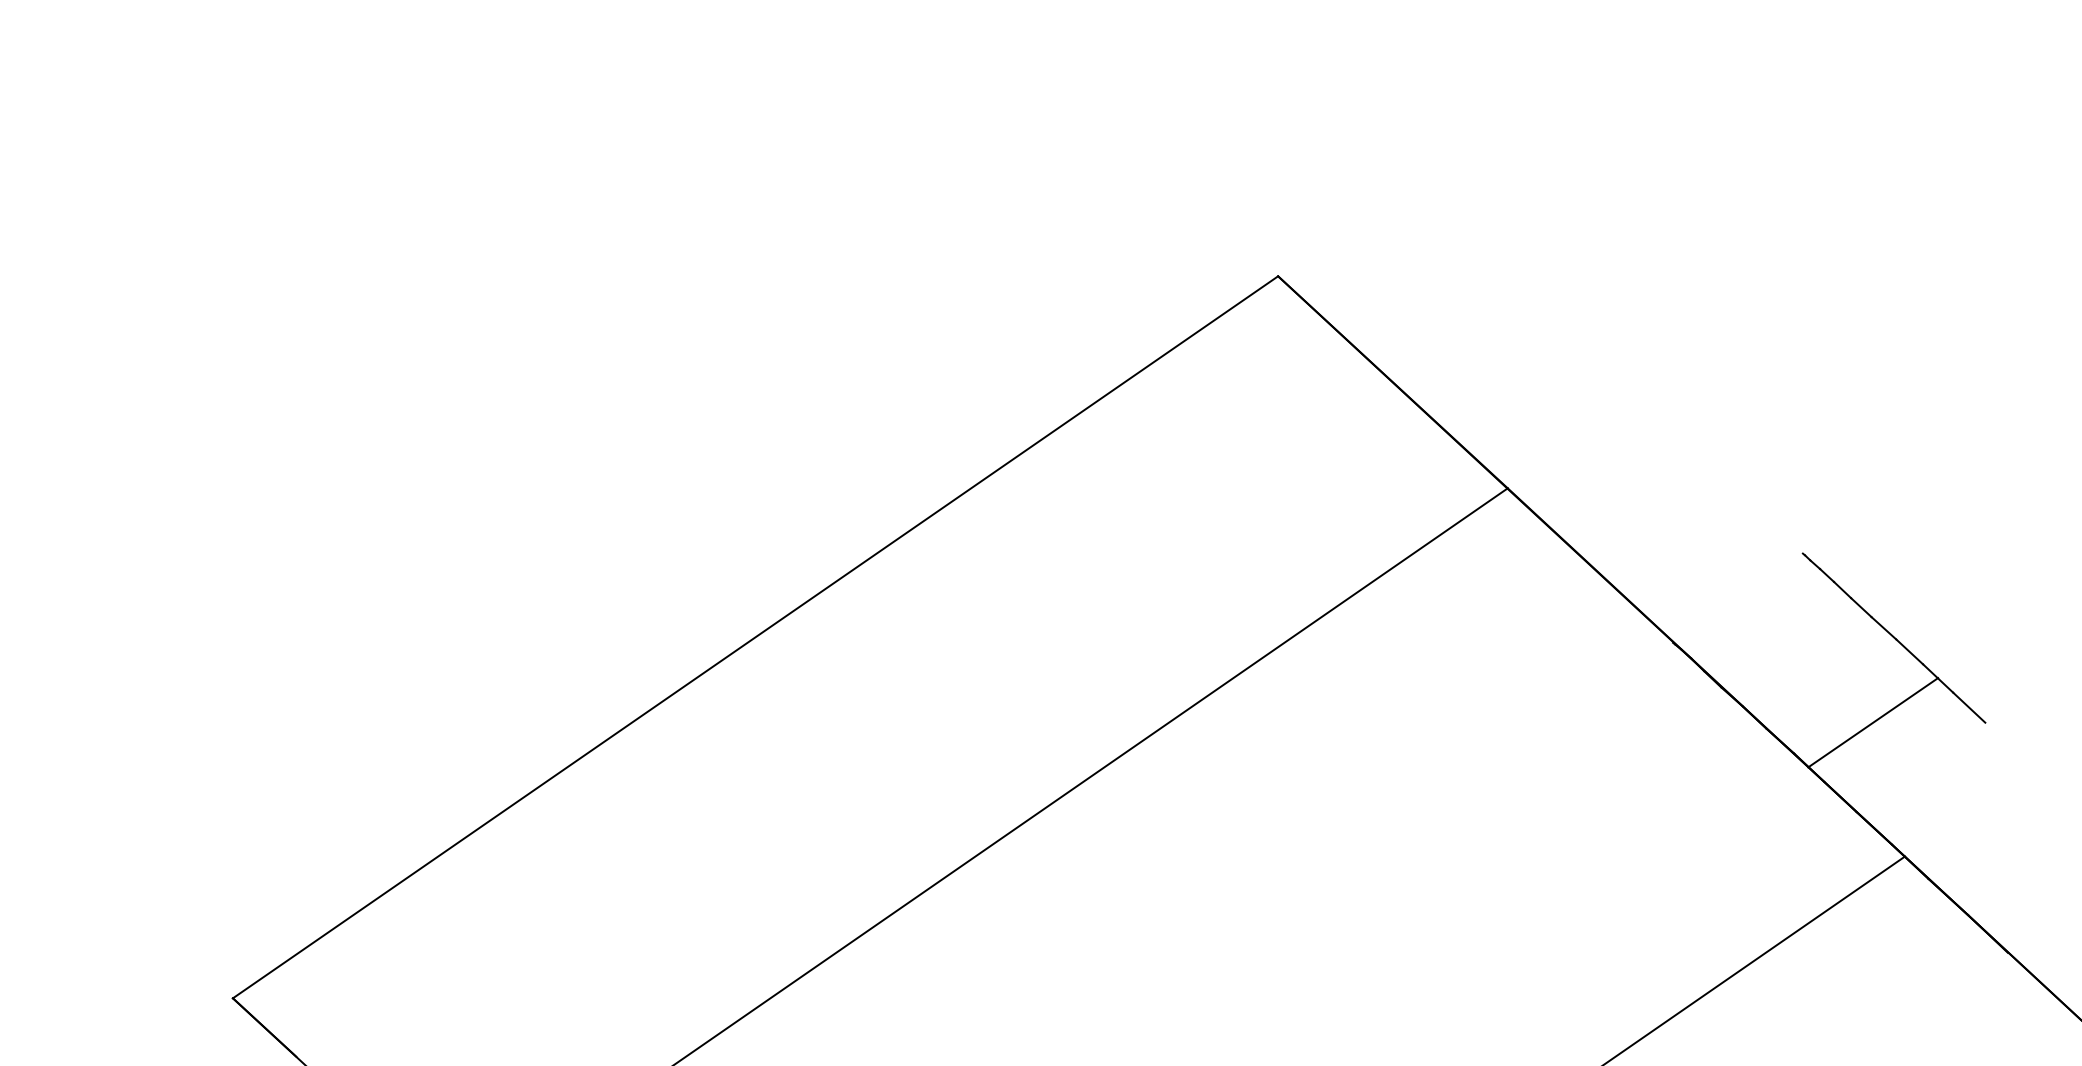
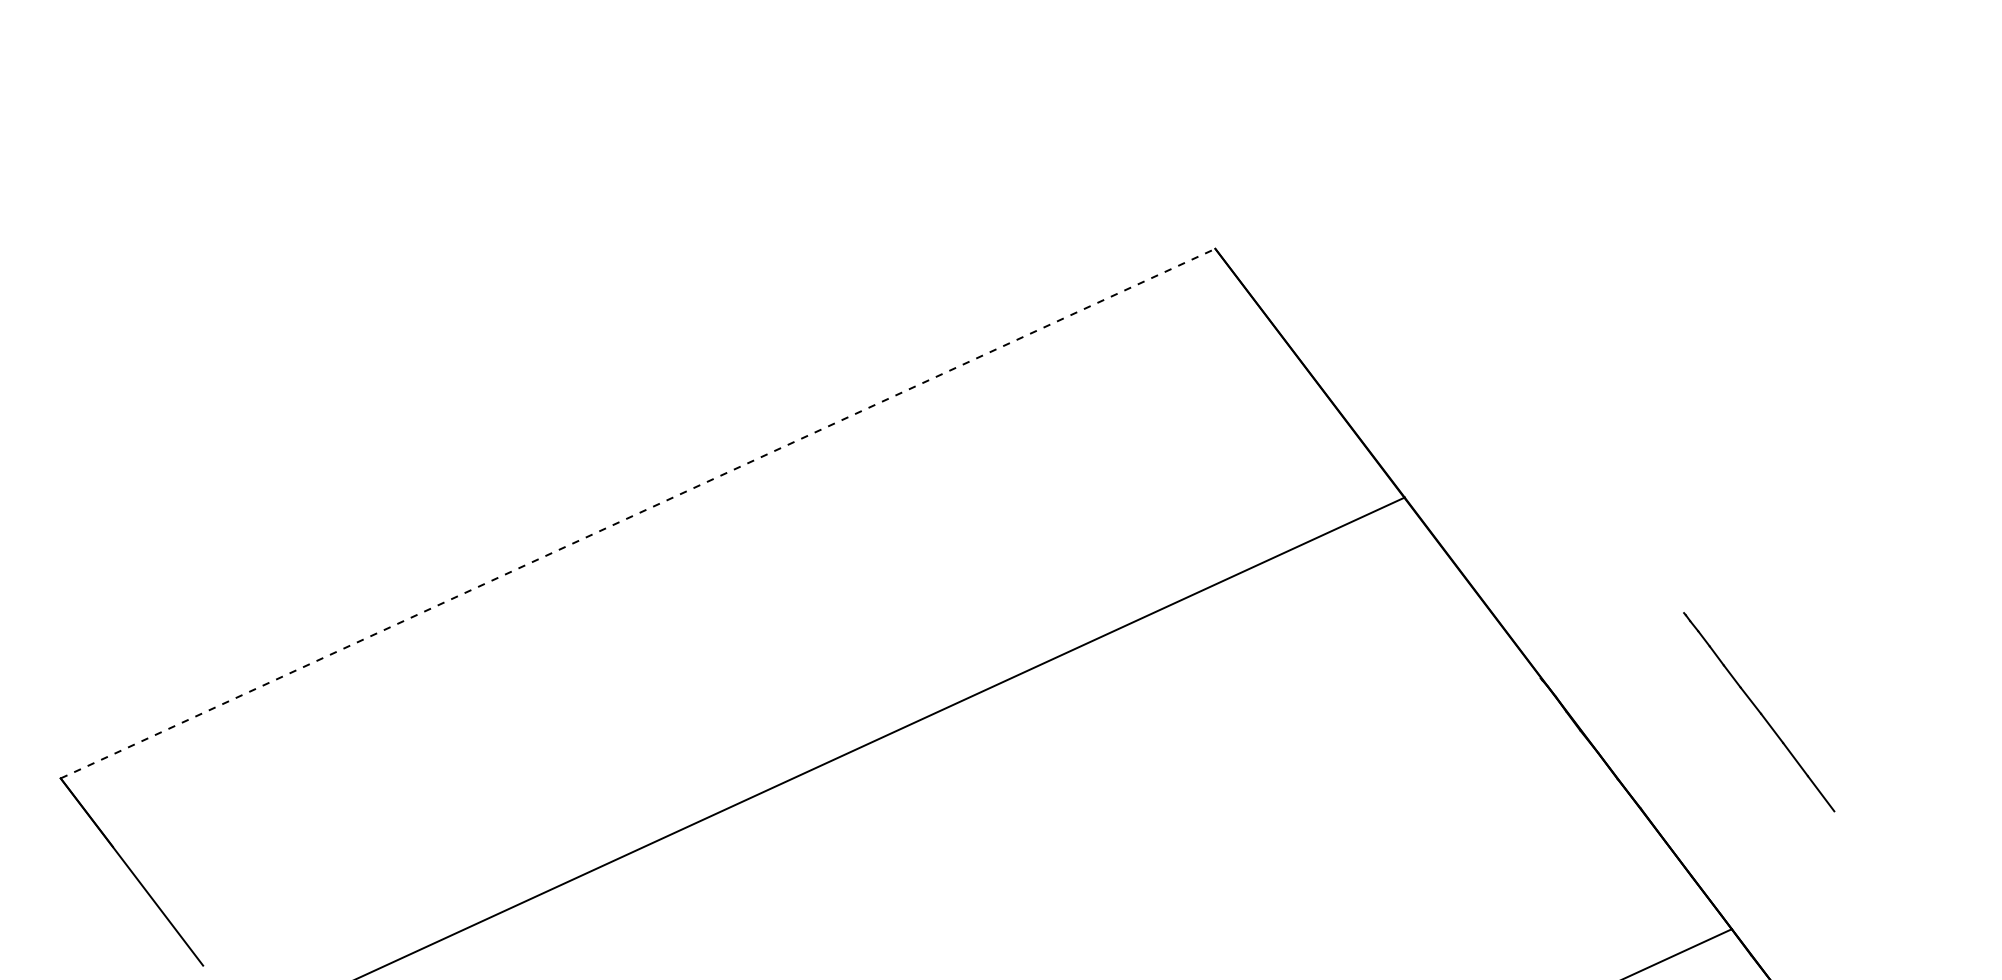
line: (755, 637) -> (637, 513), solid -> dashed
line: (1873, 722) -> (1724, 791), removed

